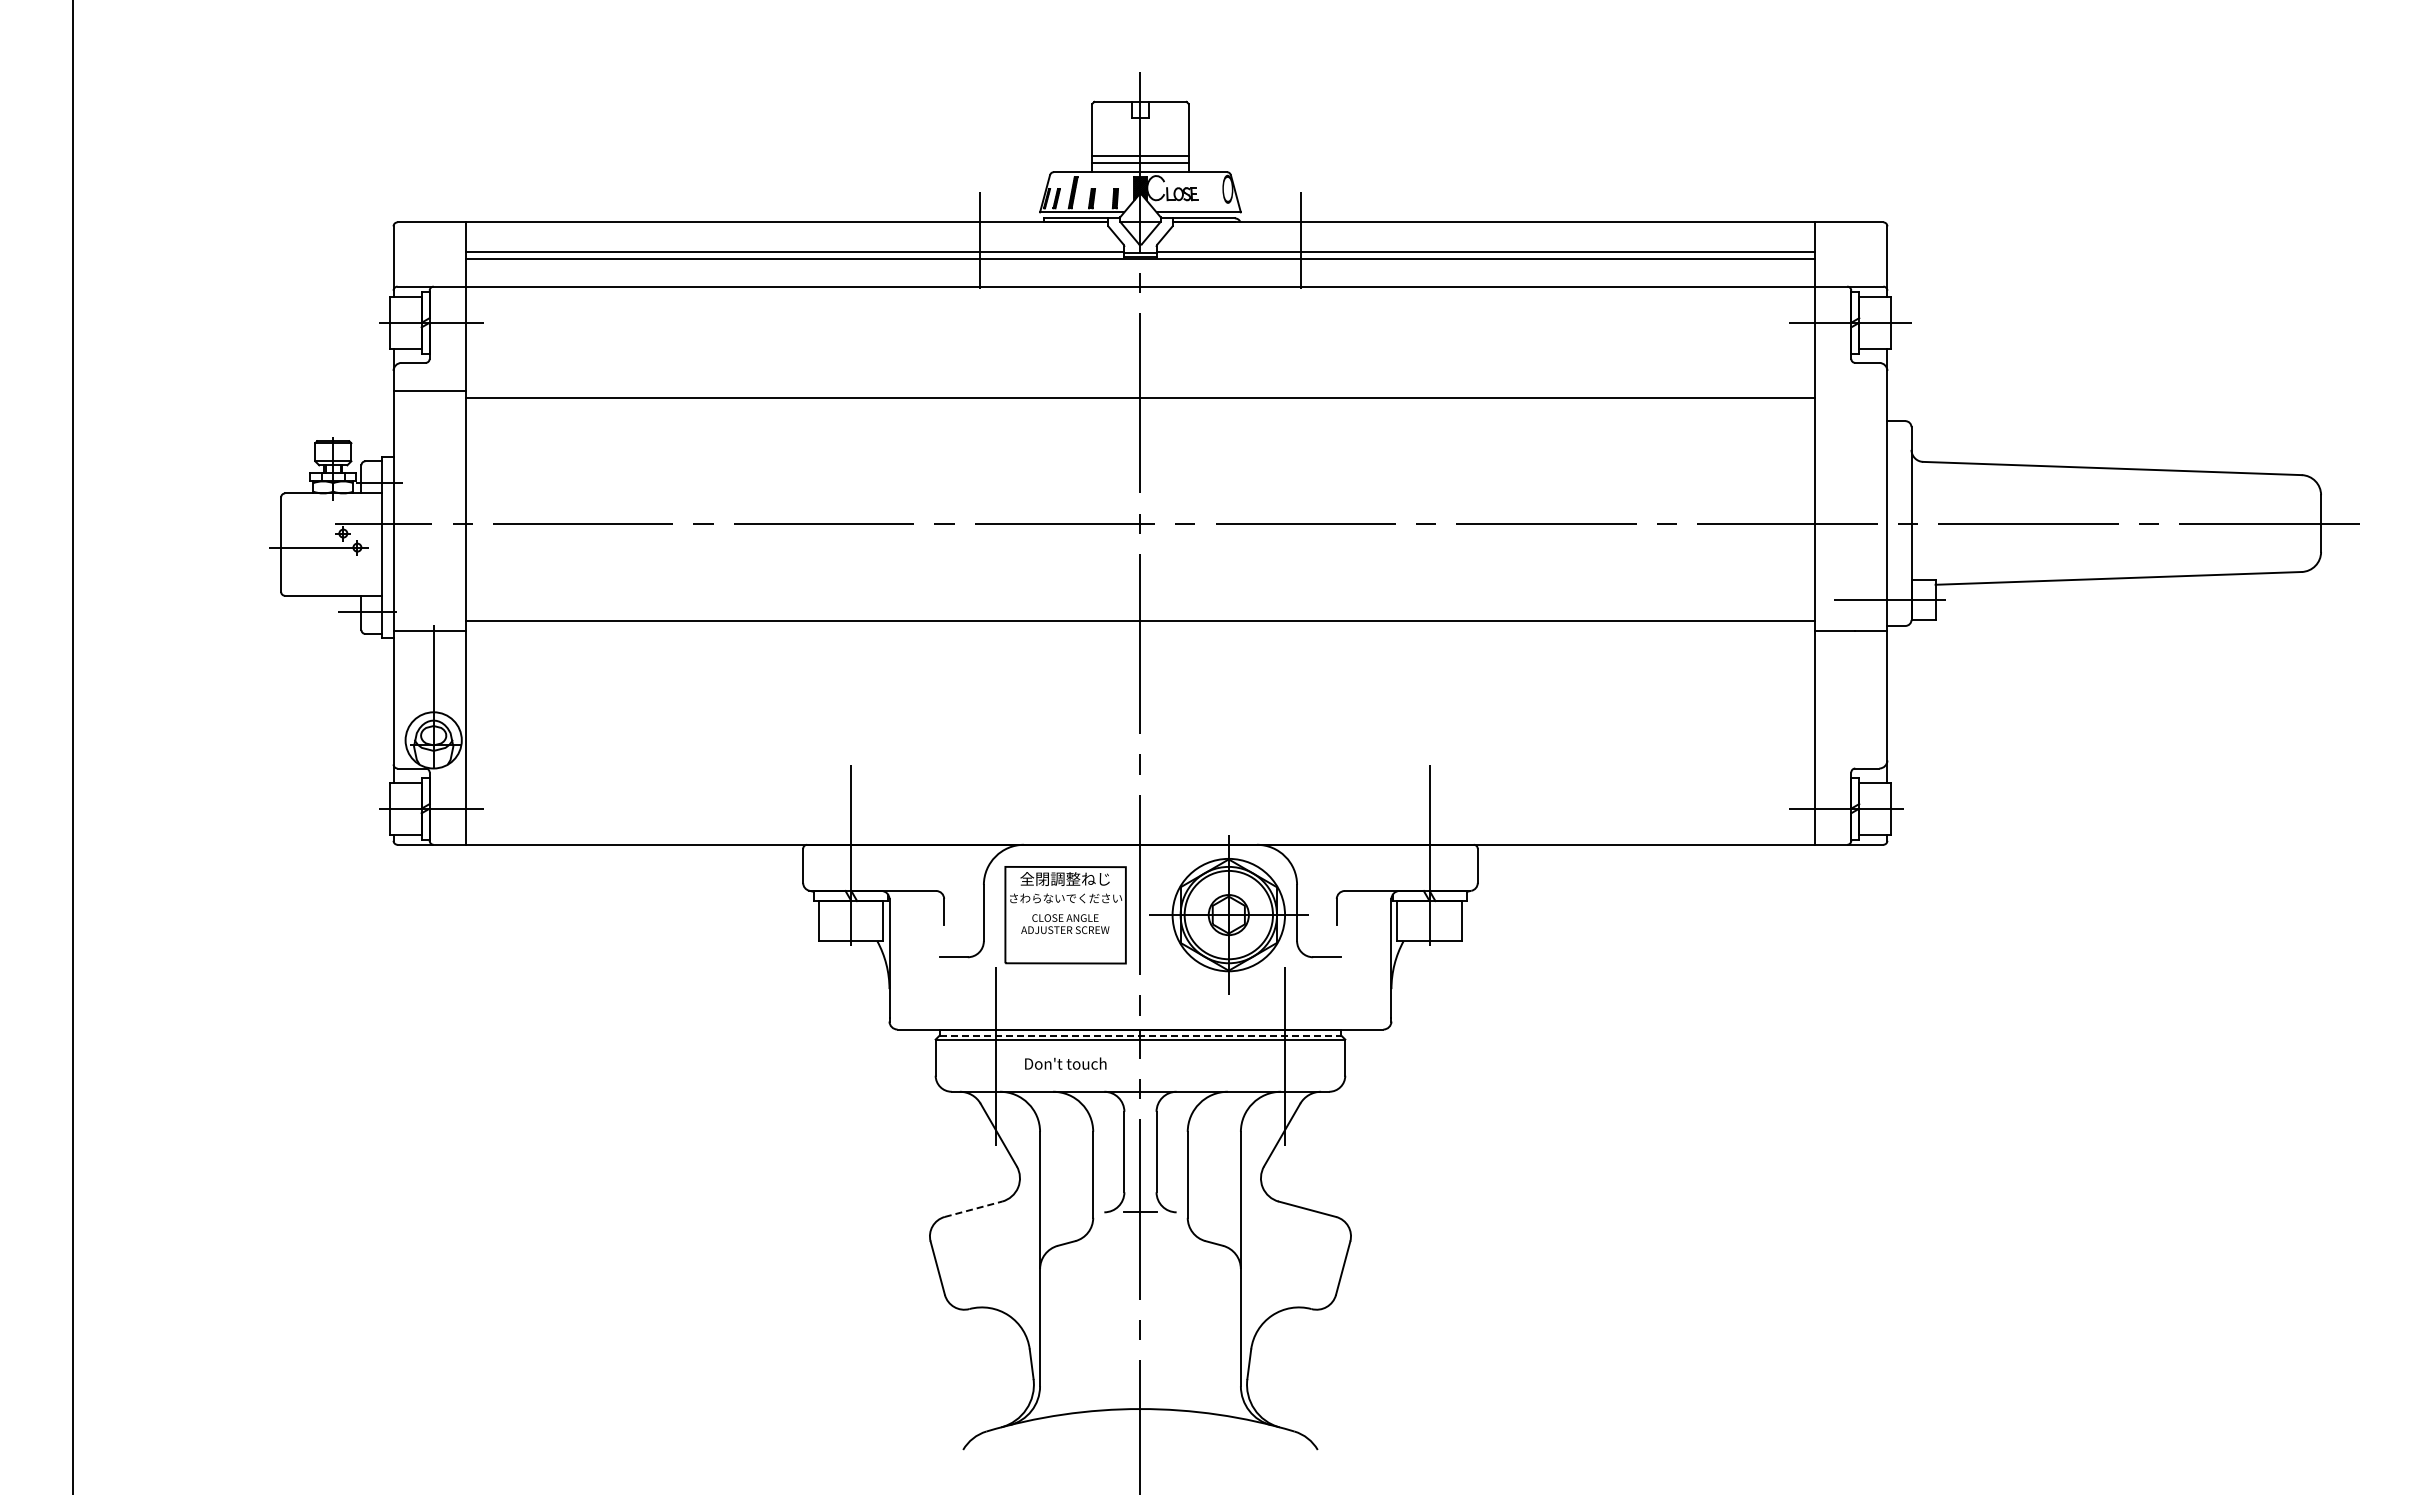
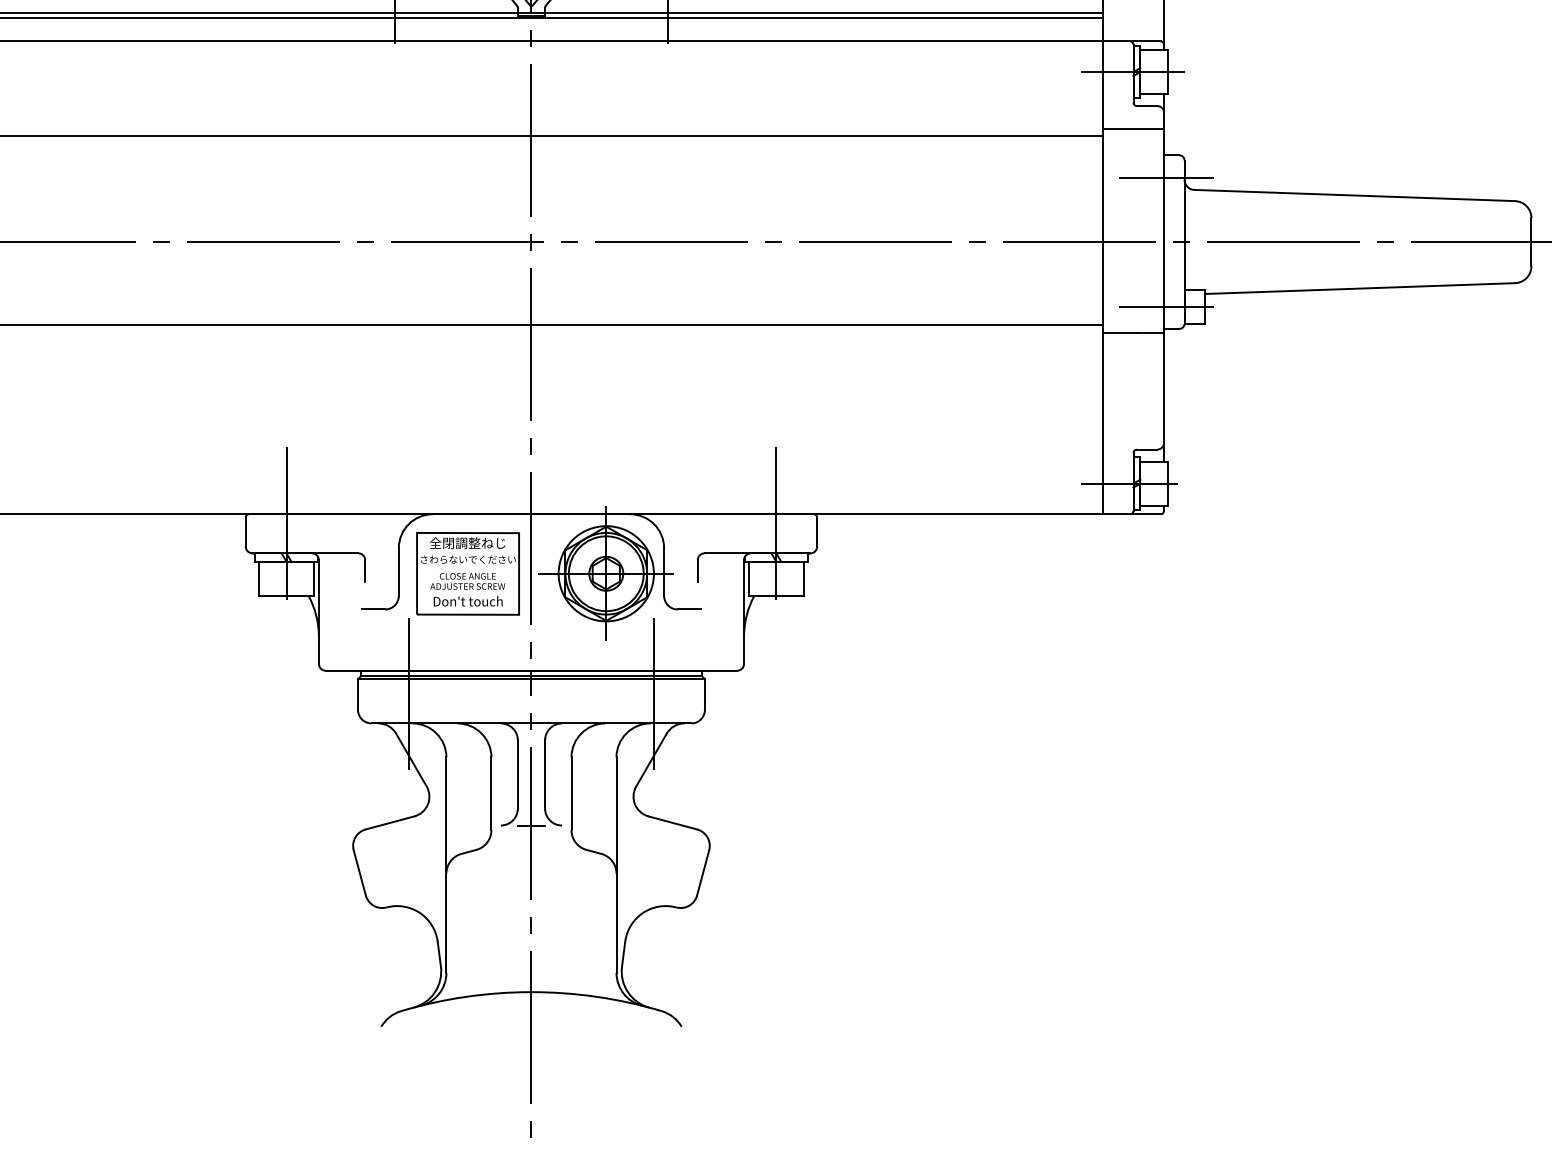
line: (1851, 390) -> (1133, 129), added
line: (1890, 447) -> (1166, 177), added
line: (1140, 1035) -> (531, 675), dashed -> solid
text: (1065, 1063) -> (467, 601), moved
line: (973, 1209) -> (390, 823), dashed -> solid

